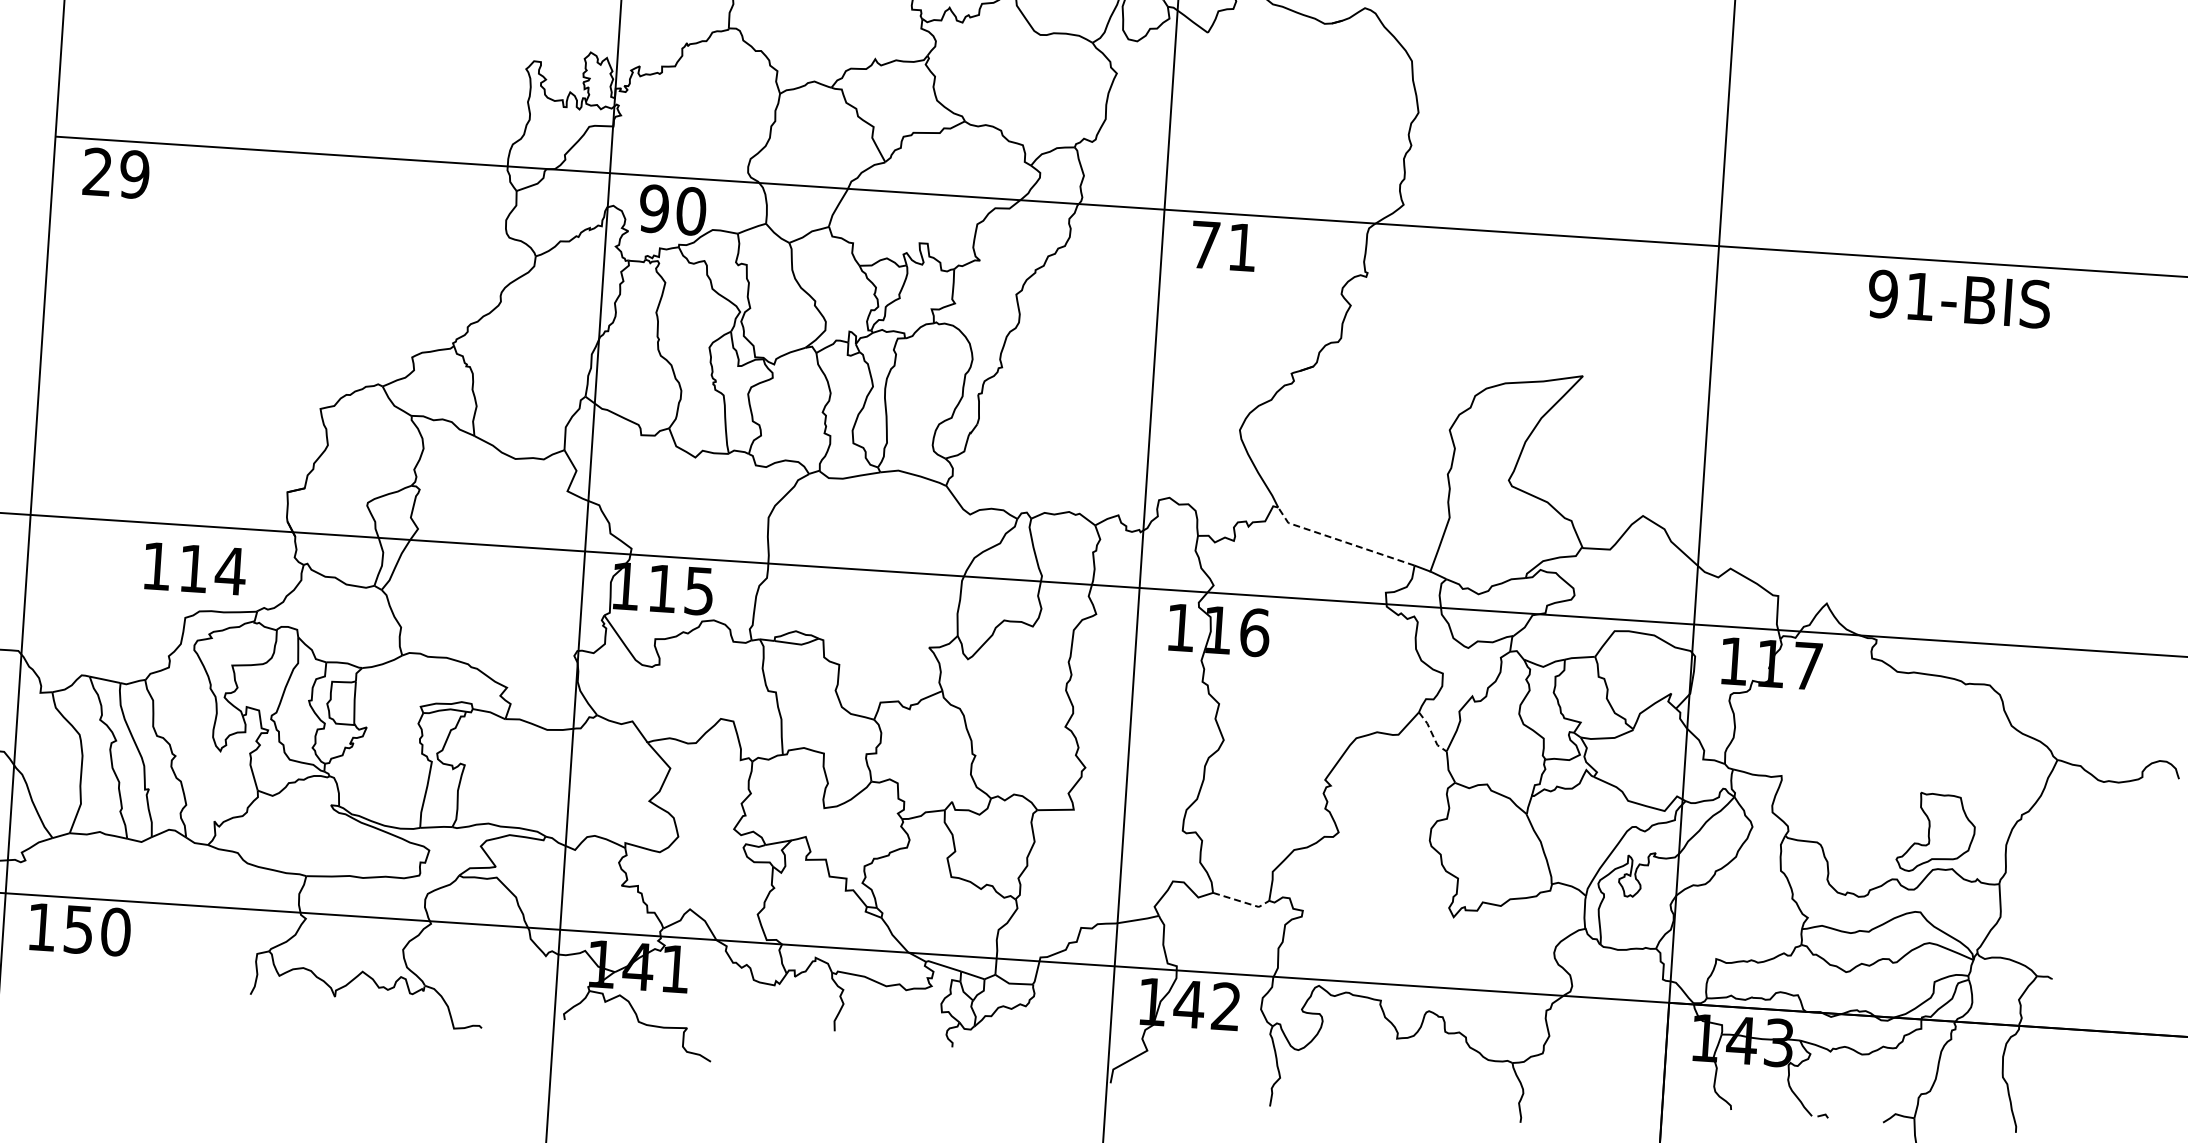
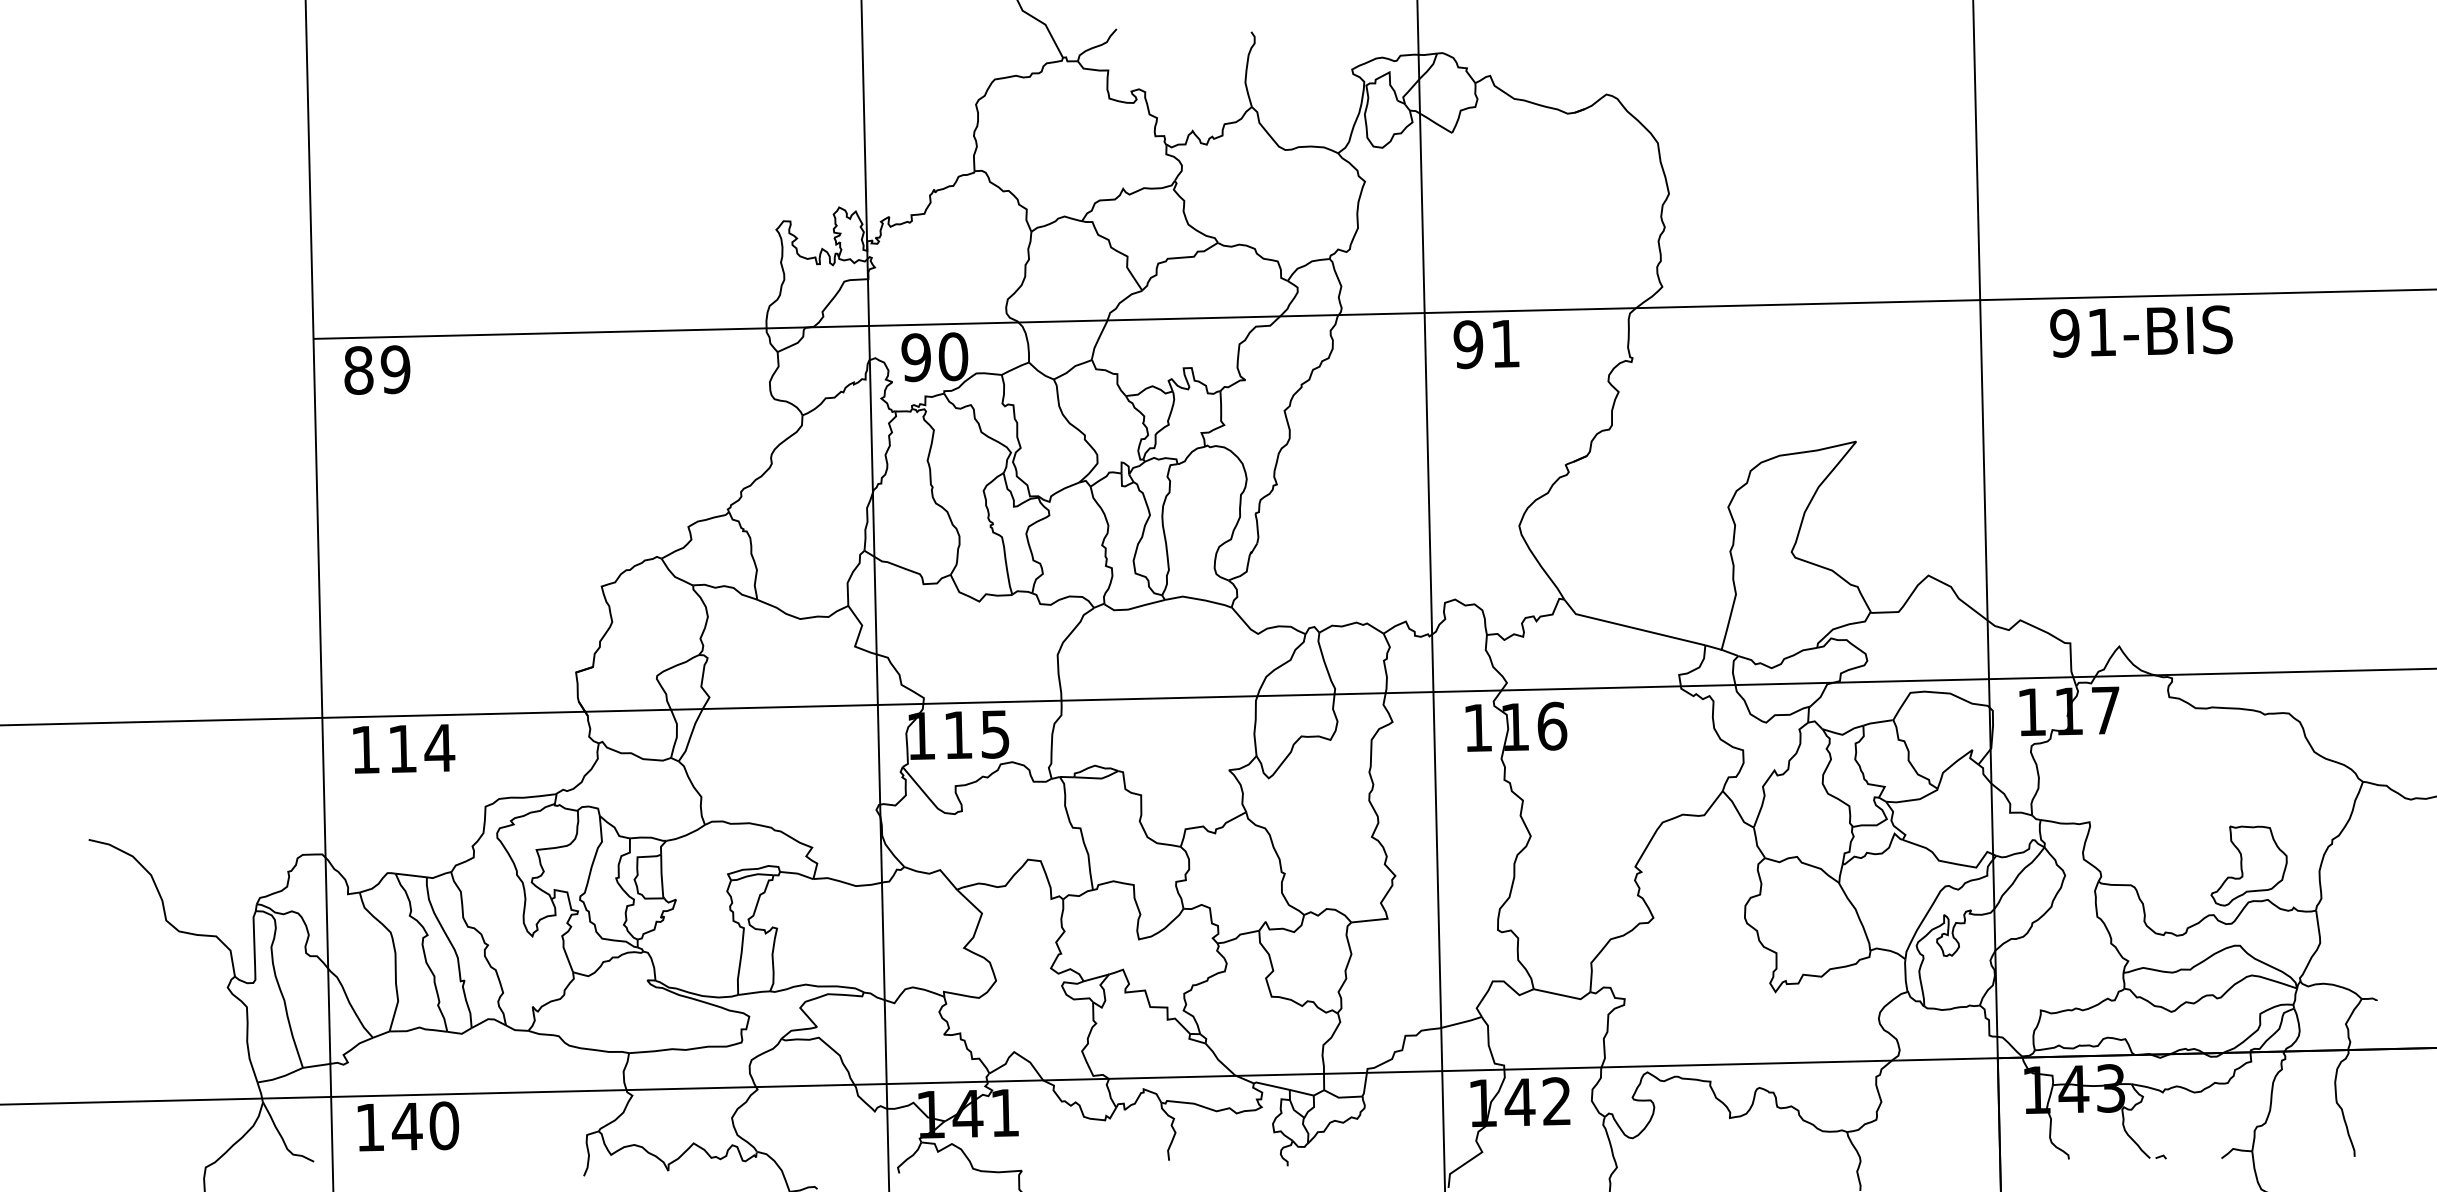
text: (97, 172) -> (358, 370), 29 -> 89
text: (1205, 244) -> (1468, 344), 71 -> 91
text: (1959, 299) -> (2141, 331), moved
line: (1341, 541) -> (1630, 627), dashed -> solid
text: (195, 568) -> (404, 748), moved
line: (1431, 733) -> (1737, 811), dashed -> solid
line: (1243, 901) -> (1564, 995), dashed -> solid
text: (78, 929) -> (406, 1126), 150 -> 140

